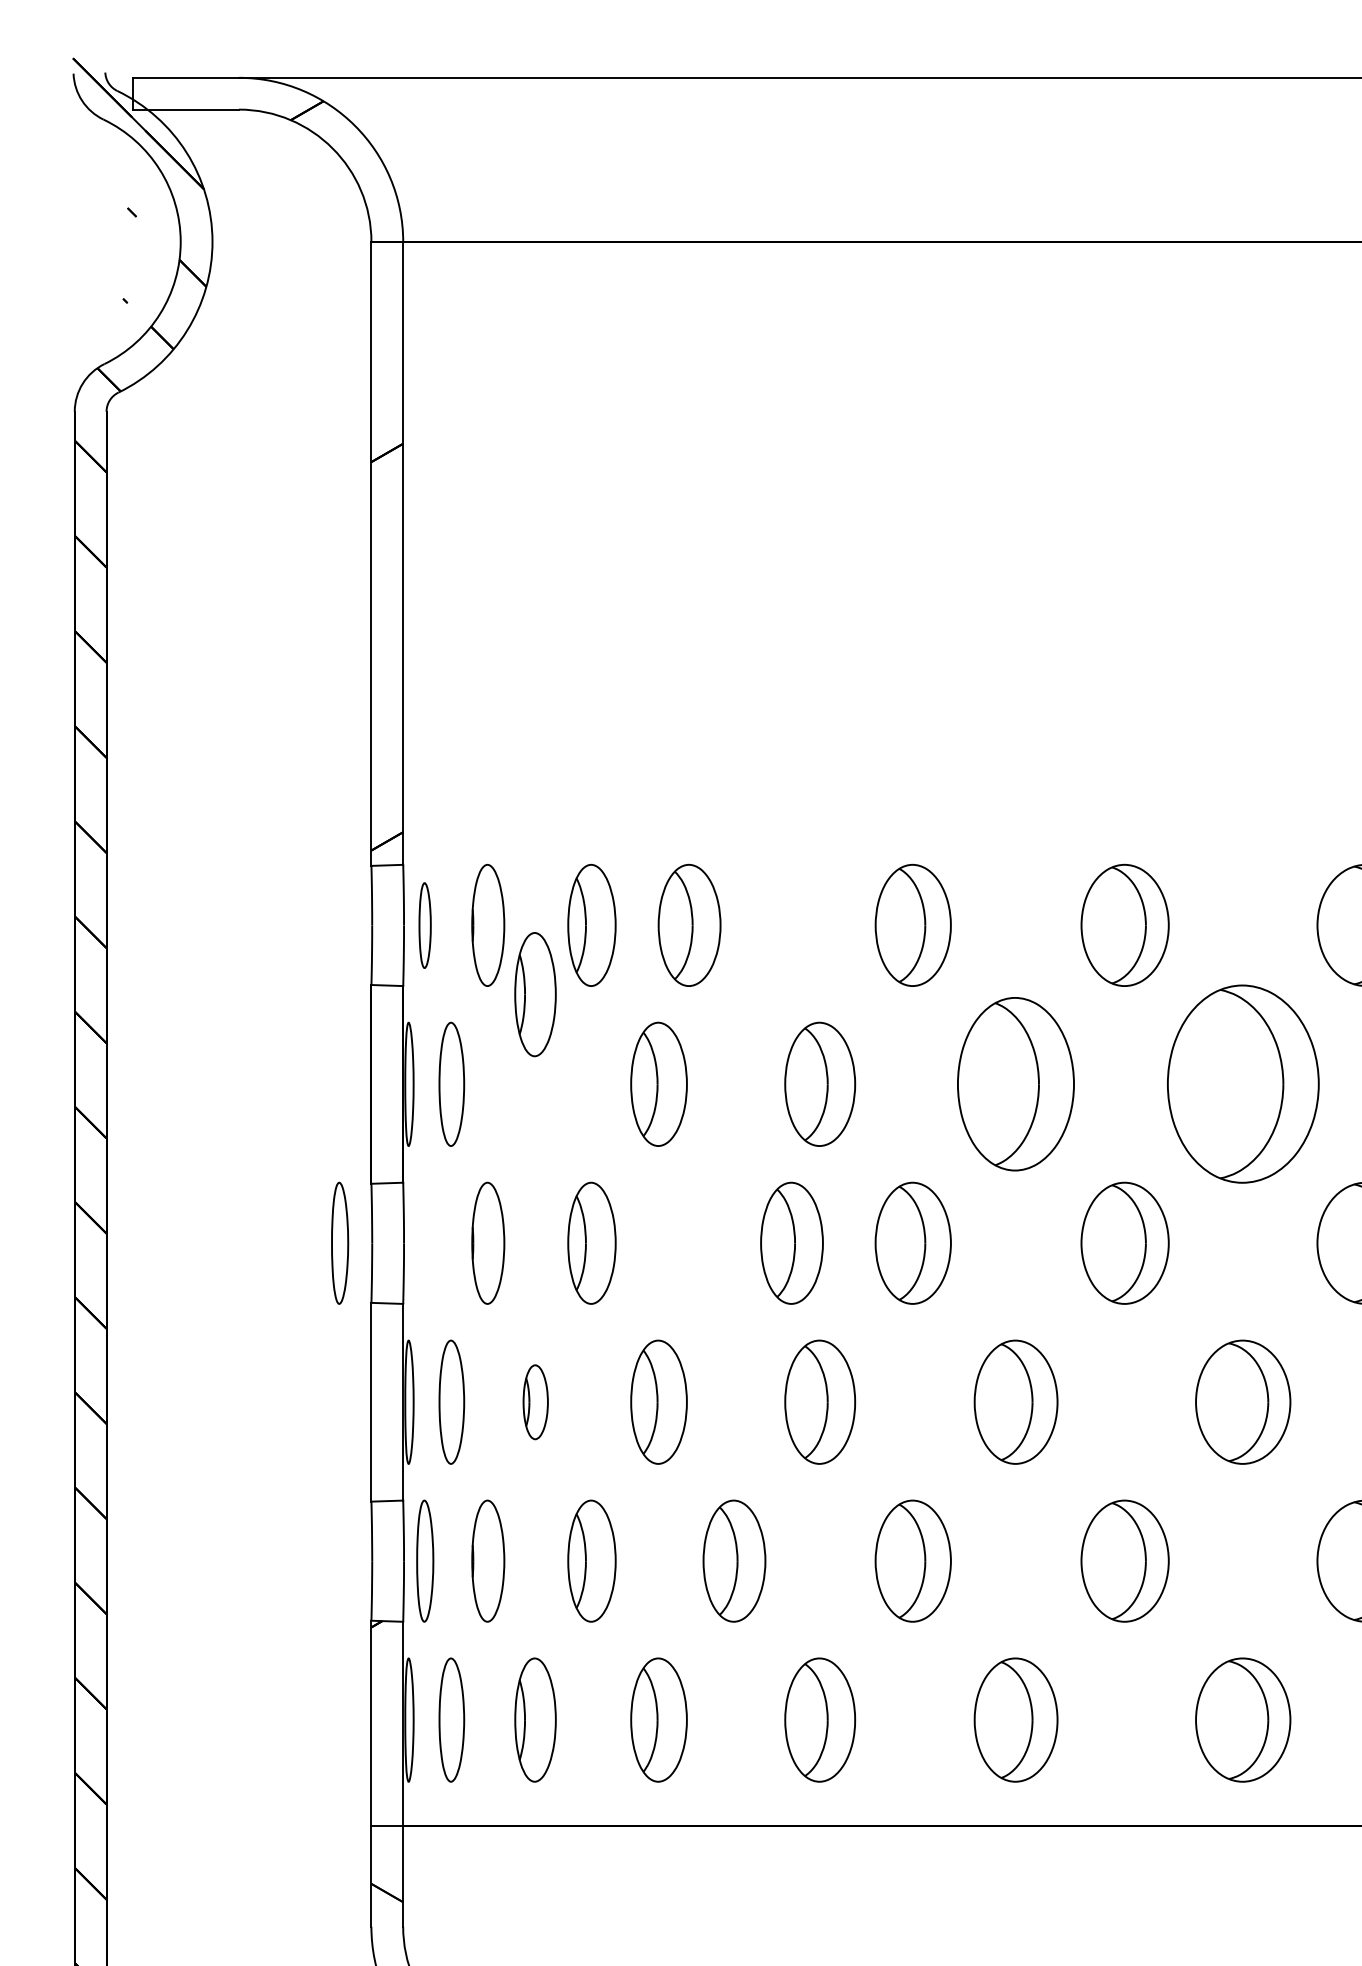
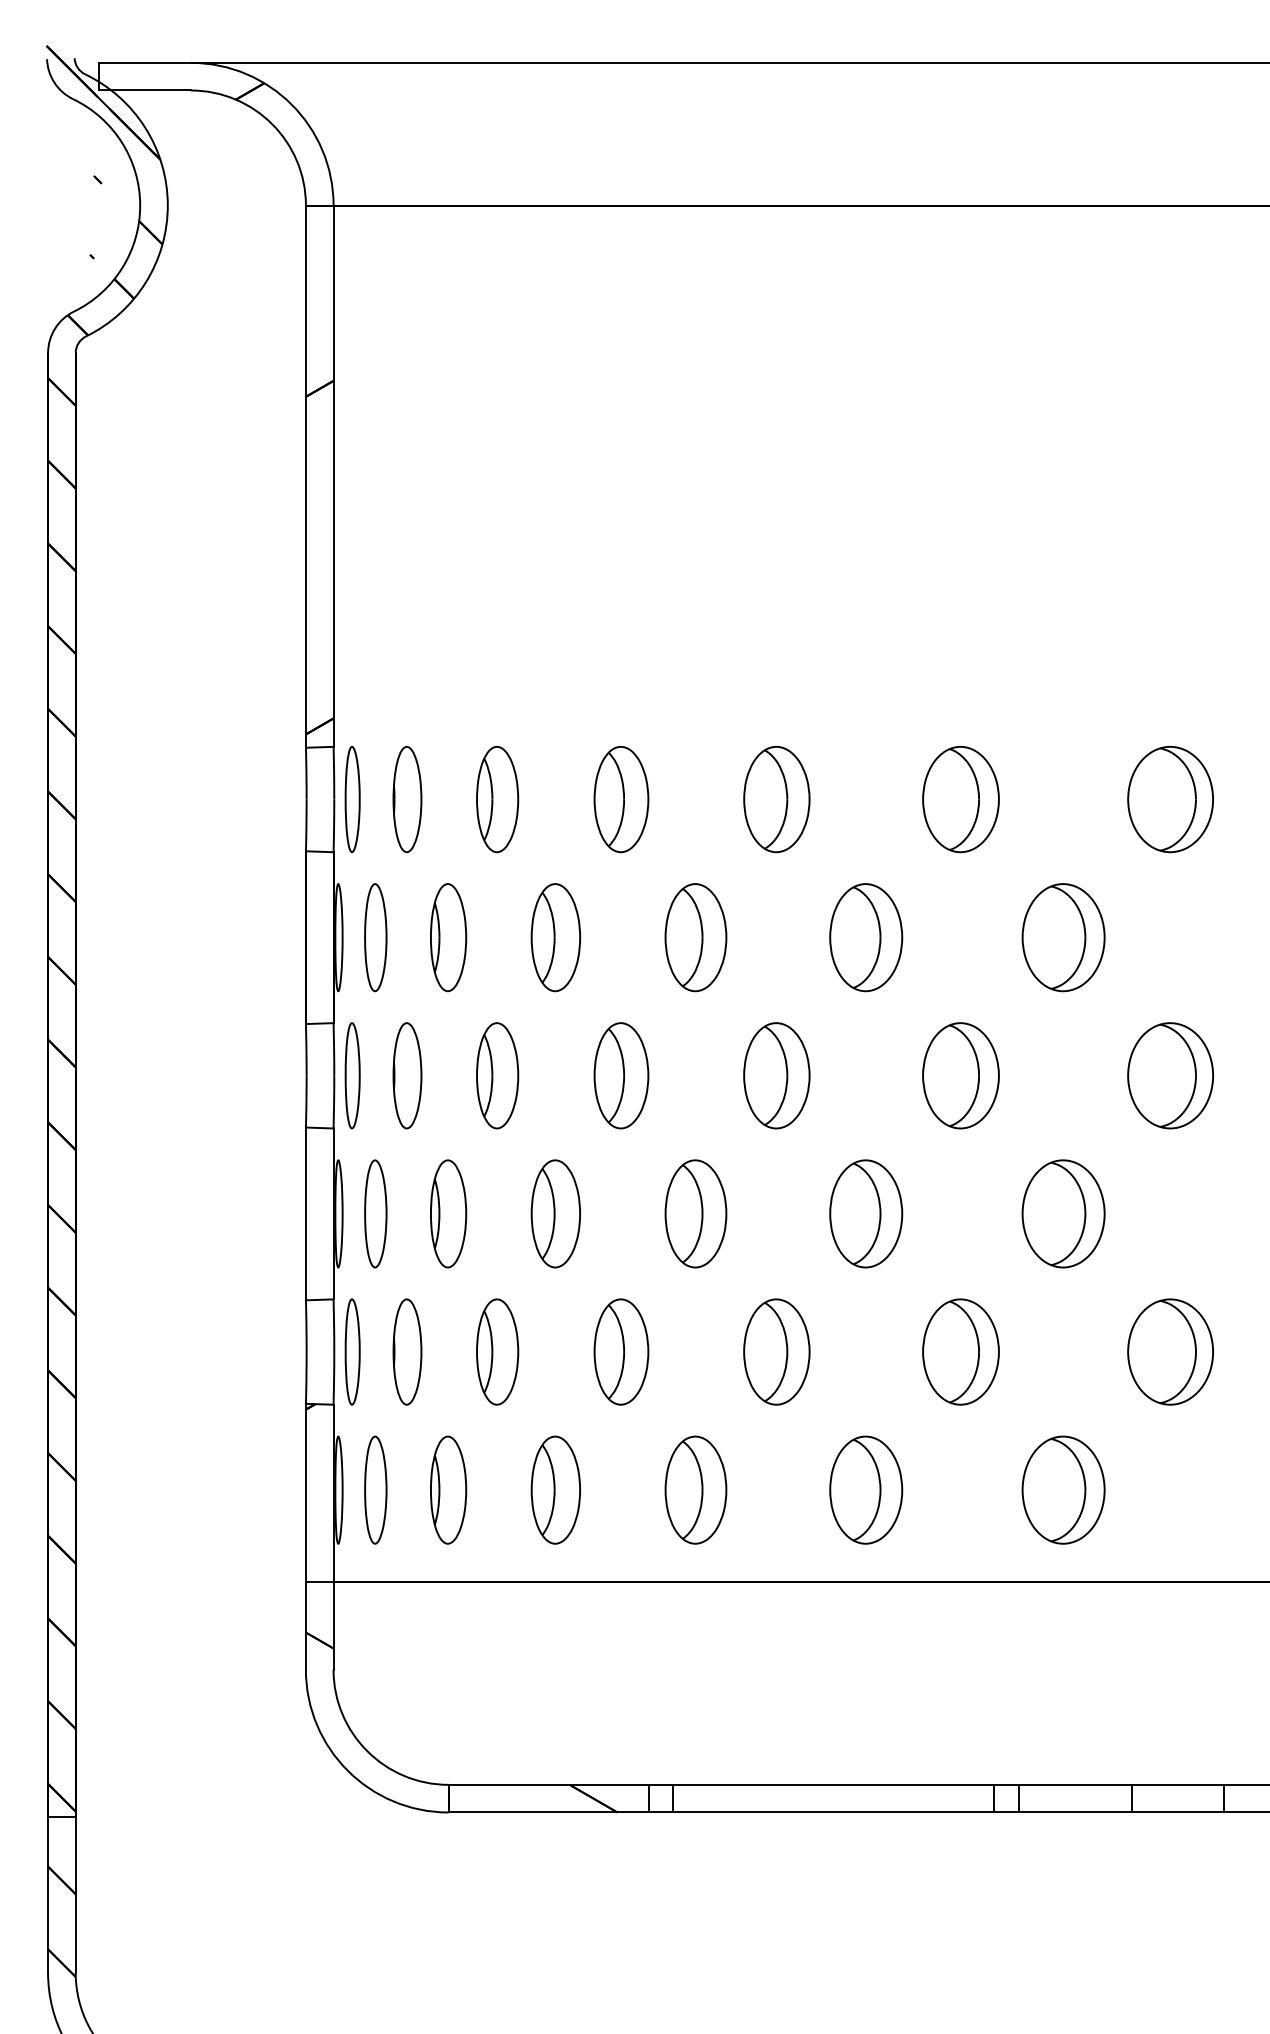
part: (425, 925) -> (352, 799), size x1.43
part: (689, 925) -> (621, 799), moved
part: (535, 994) -> (448, 937), moved
part: (1016, 1084) -> (866, 937), size x0.71
part: (1243, 1084) -> (1063, 937), size x0.62
part: (339, 1242) -> (352, 1075), moved
part: (792, 1242) -> (621, 1075), moved
part: (535, 1401) -> (448, 1213), size x1.67

